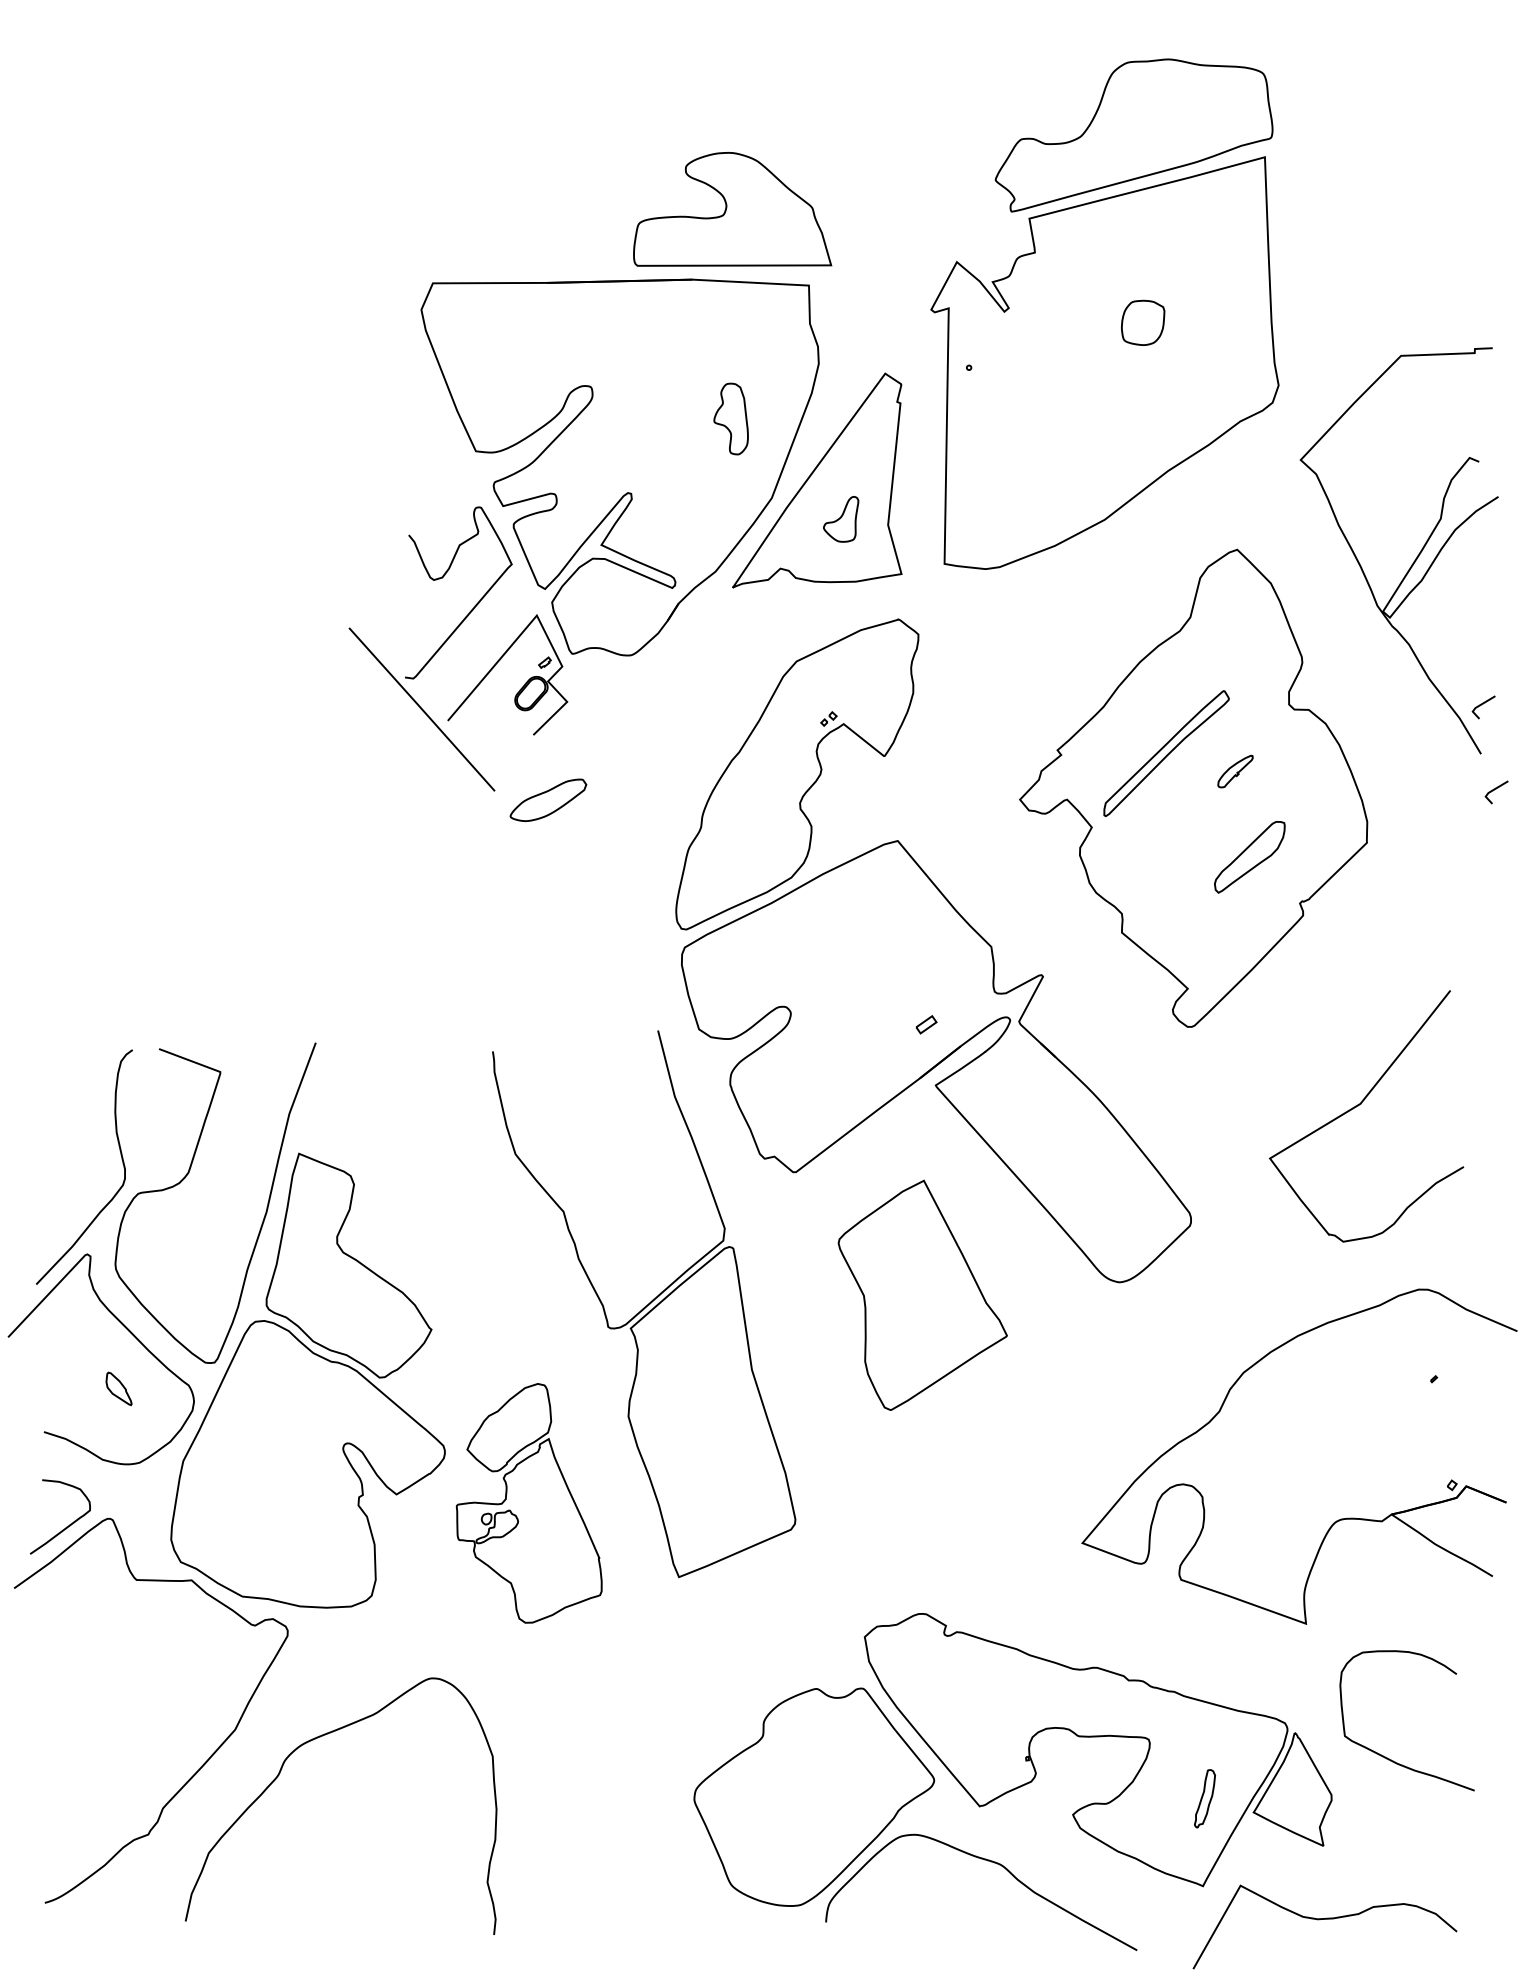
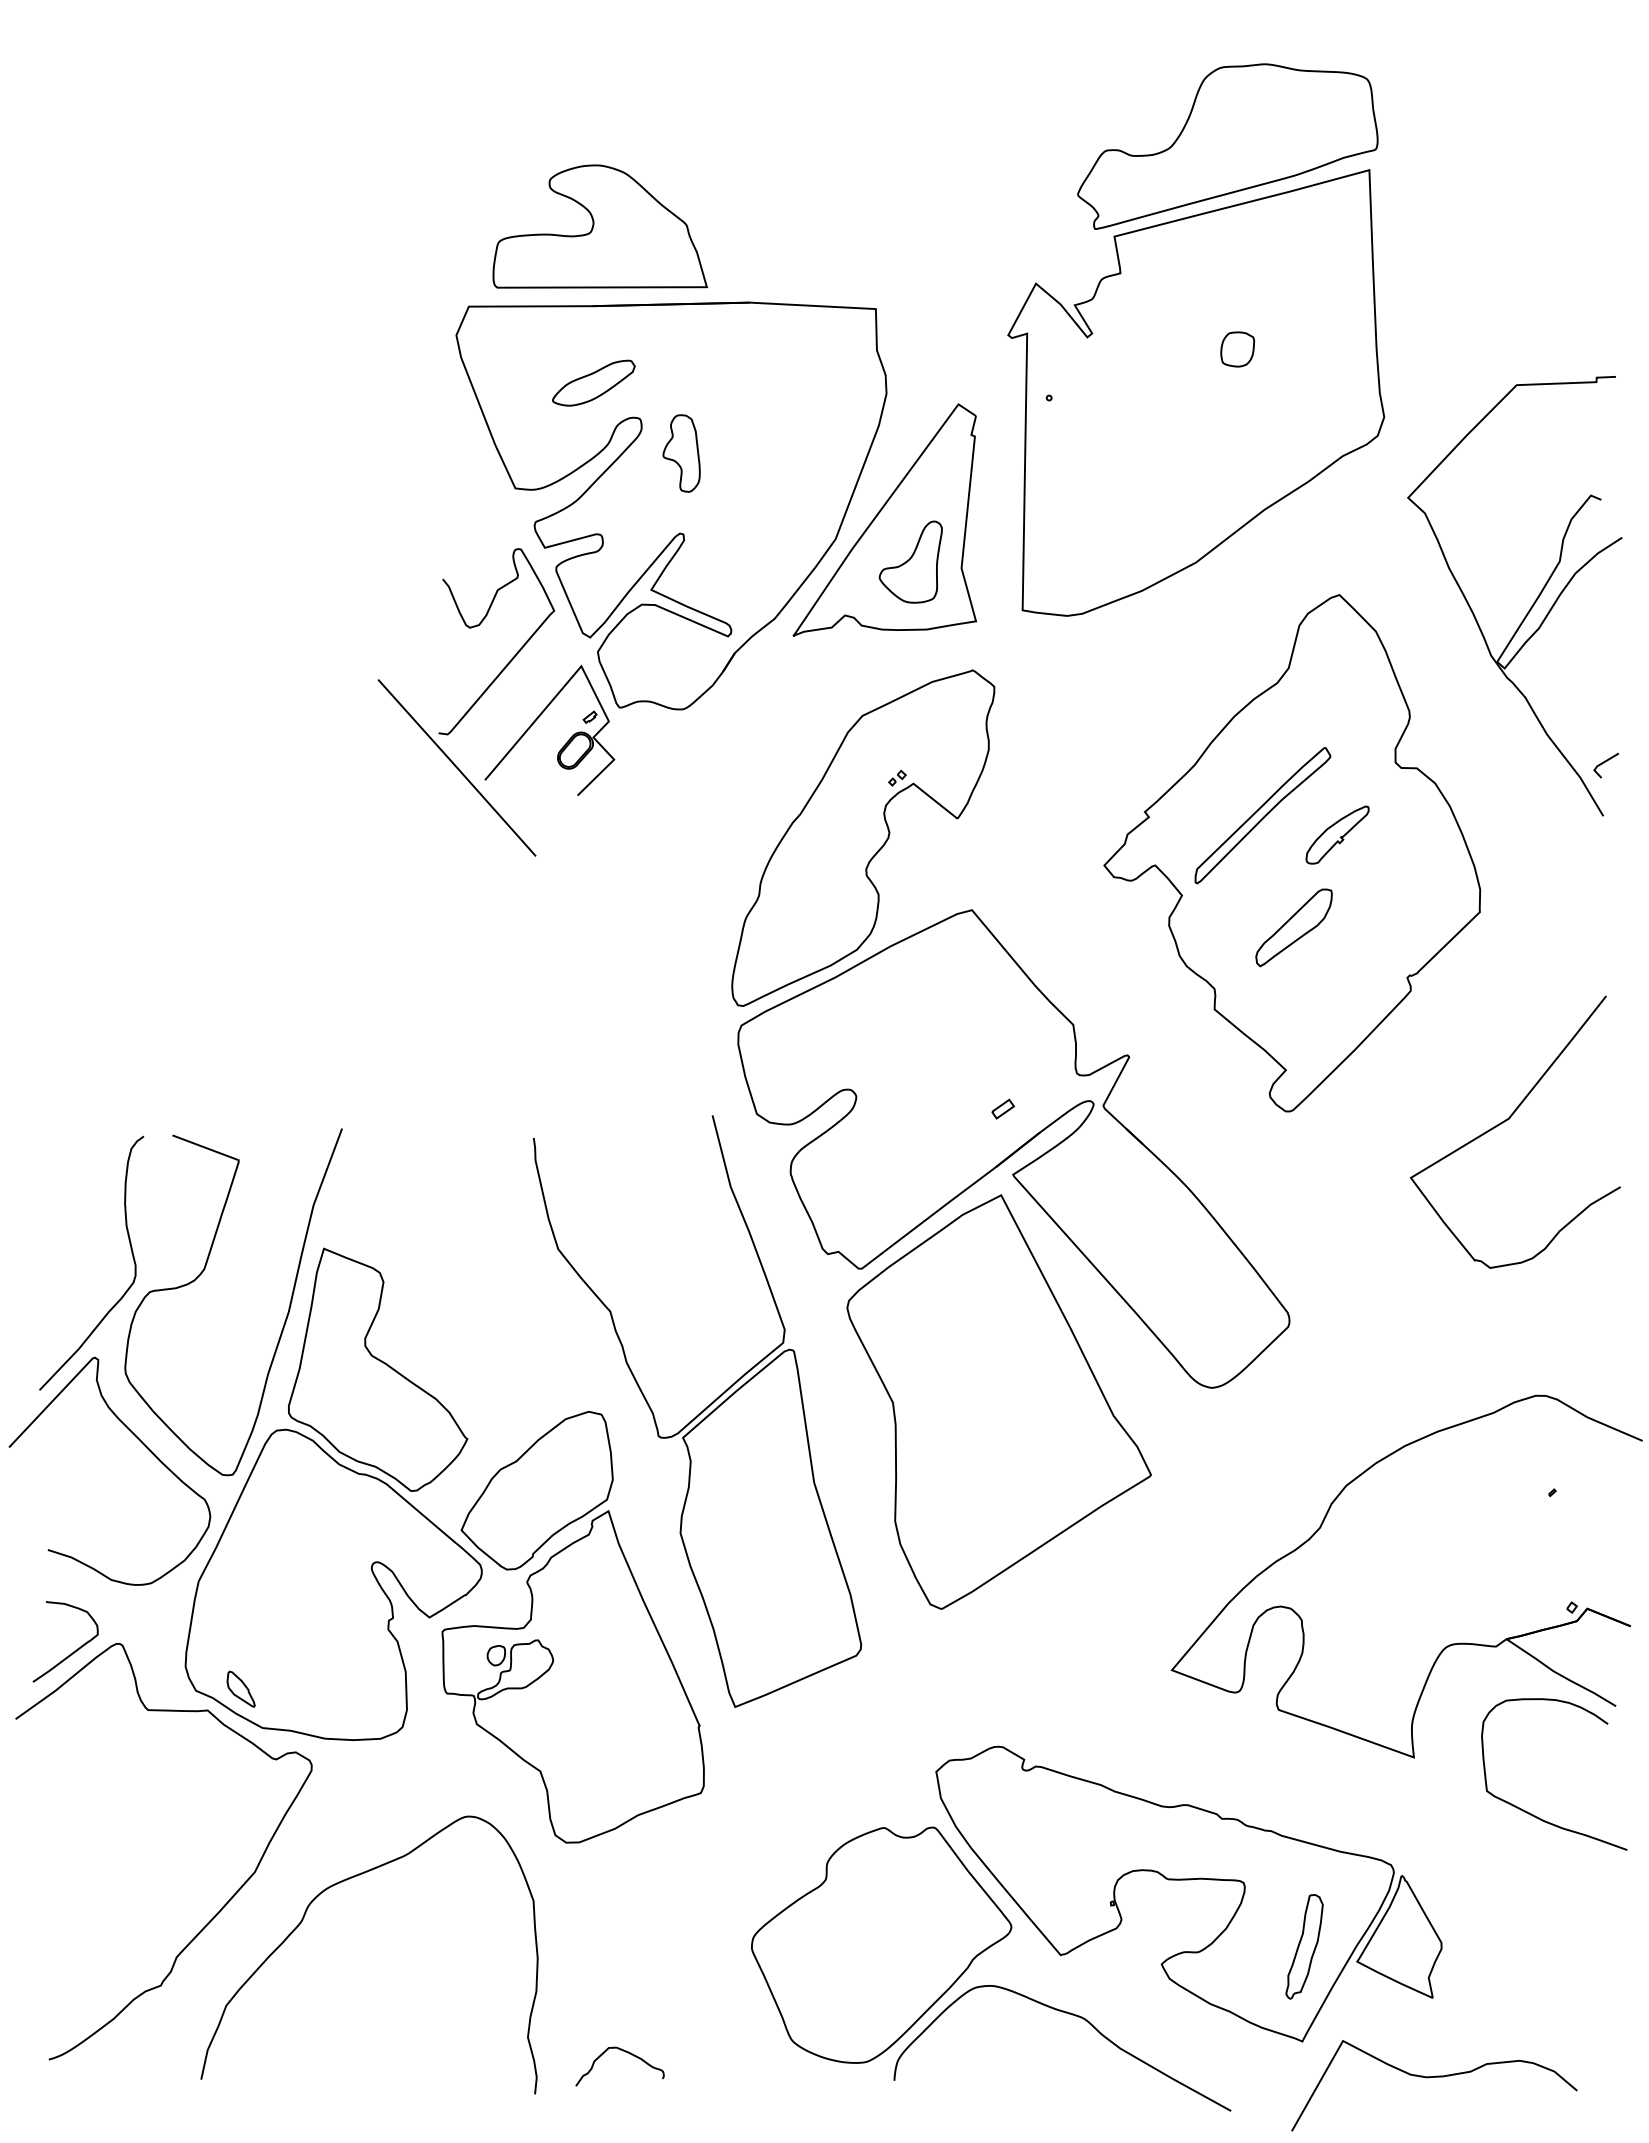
part: (731, 209) -> (599, 226), moved
part: (1143, 322) -> (1237, 349), size x0.71
part: (731, 419) -> (681, 453), moved
part: (840, 518) -> (910, 561), size x1.67
part: (1235, 771) -> (1337, 834), size x1.67
line: (1495, 790) -> (1618, 855), removed
part: (548, 799) -> (593, 382), moved
part: (1249, 856) -> (1293, 927), moved
curve: (1358, 1106) -> (1506, 1121), moved
part: (922, 1294) -> (998, 1401), size x1.67
part: (118, 1388) -> (240, 1688), moved
part: (528, 1502) -> (572, 1626), size x1.67
curve: (1387, 1757) -> (1533, 1814), moved
part: (1204, 1798) -> (1304, 1946), size x1.67
curve: (577, 1896) -> (625, 2052), added

